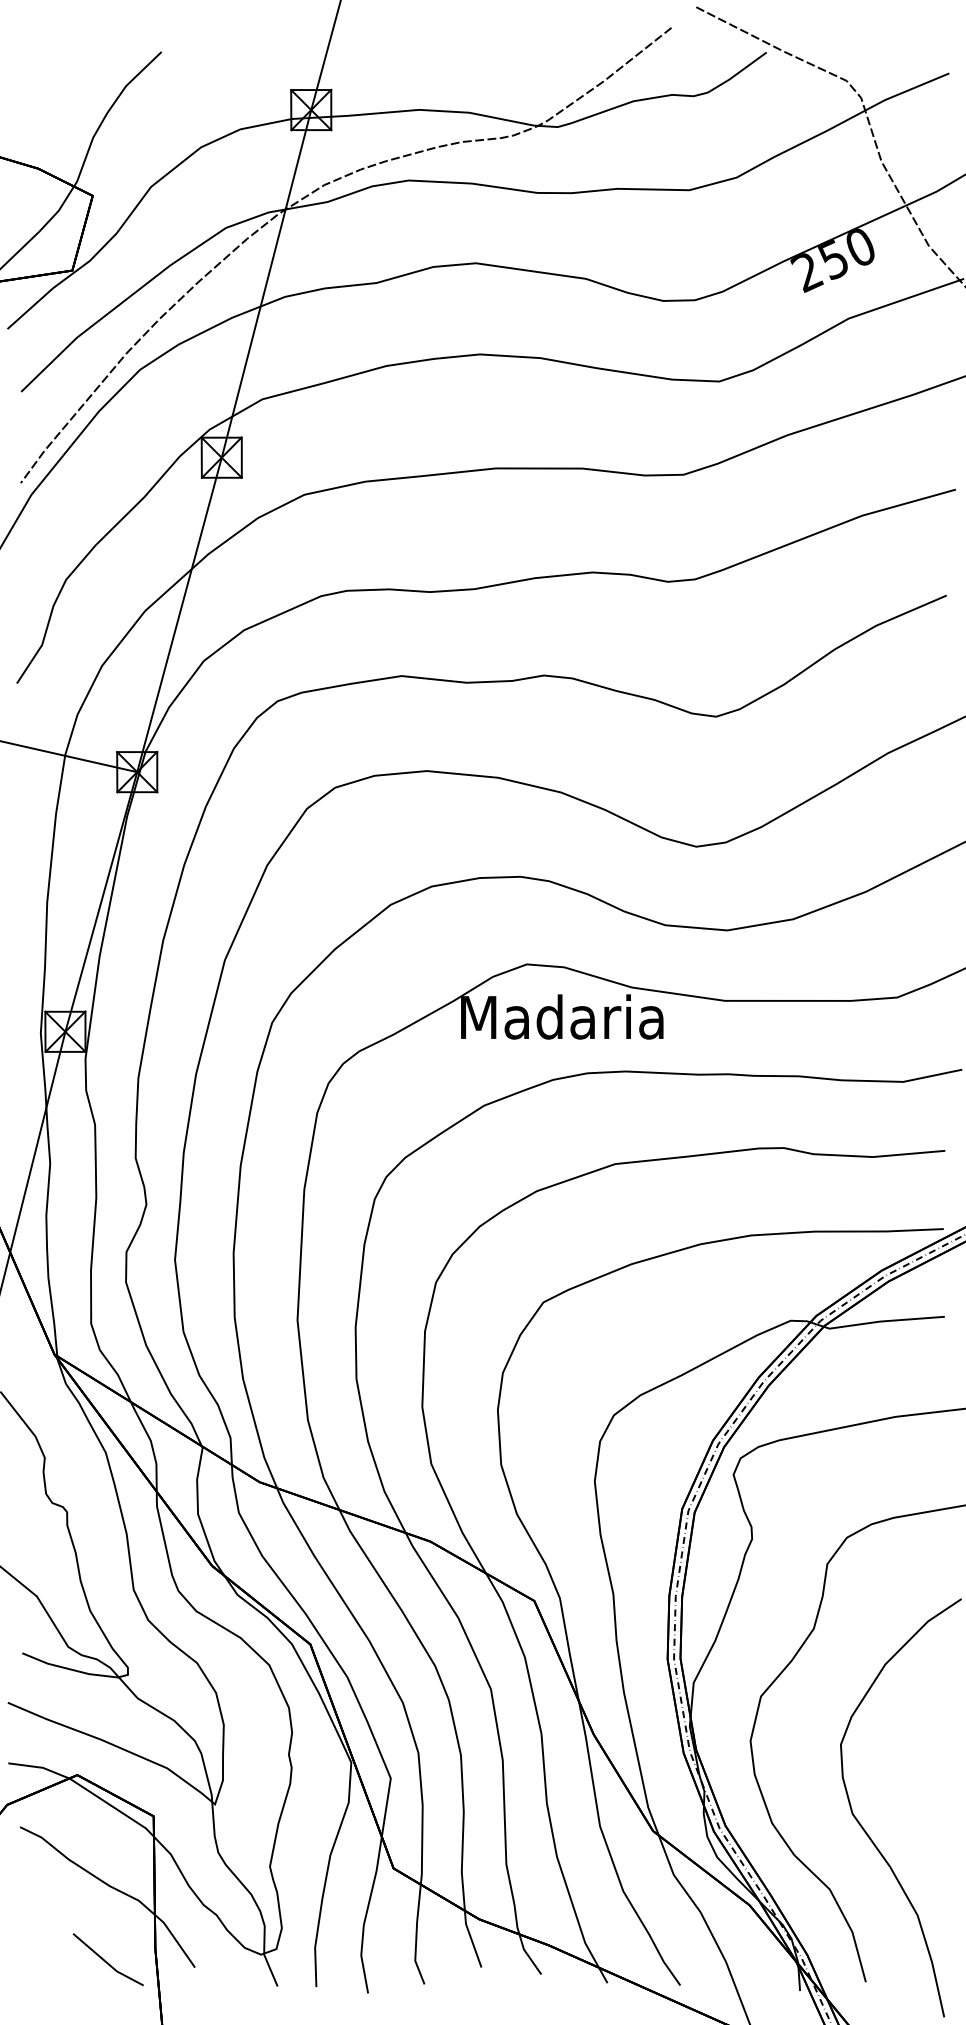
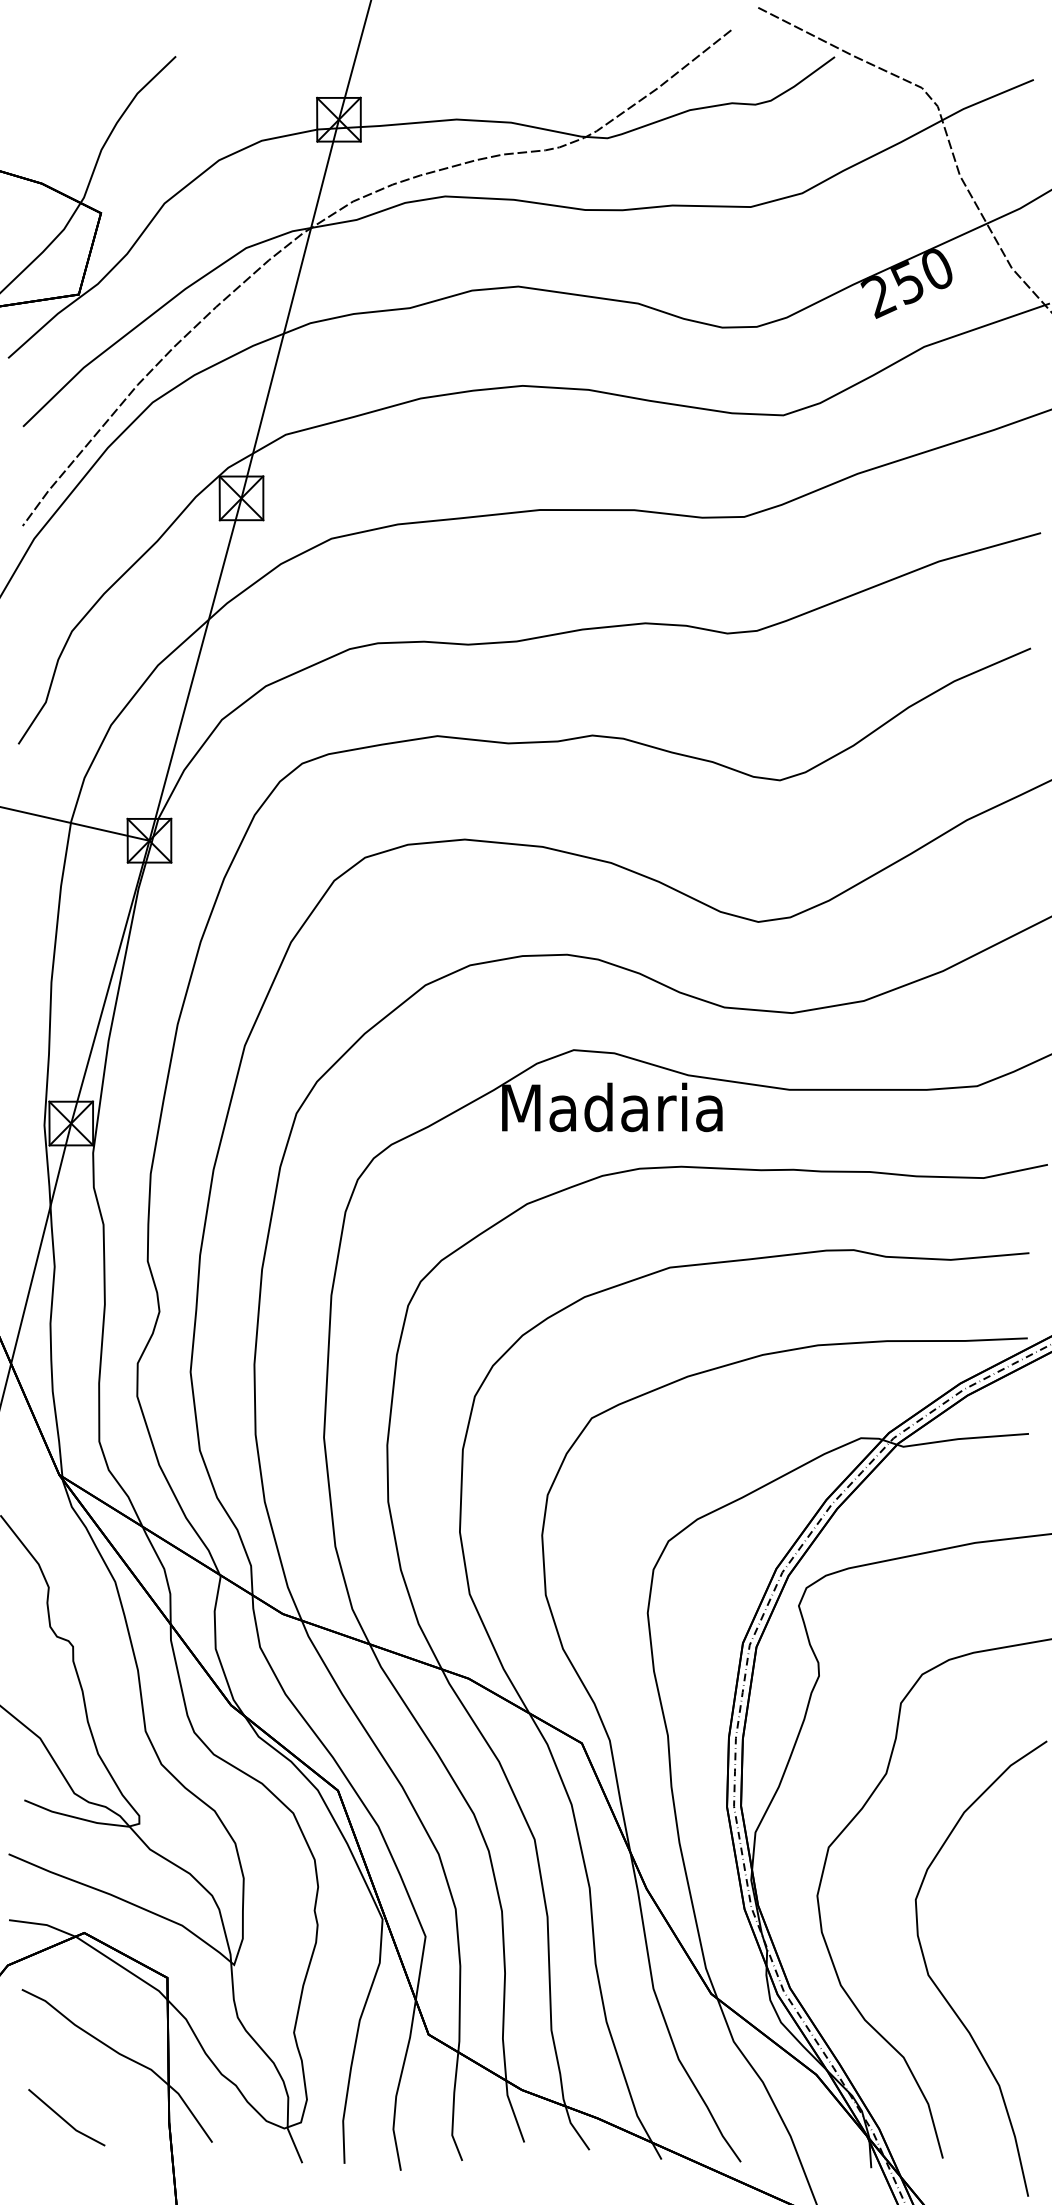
line: (105, 1960) -> (63, 2118), moved

